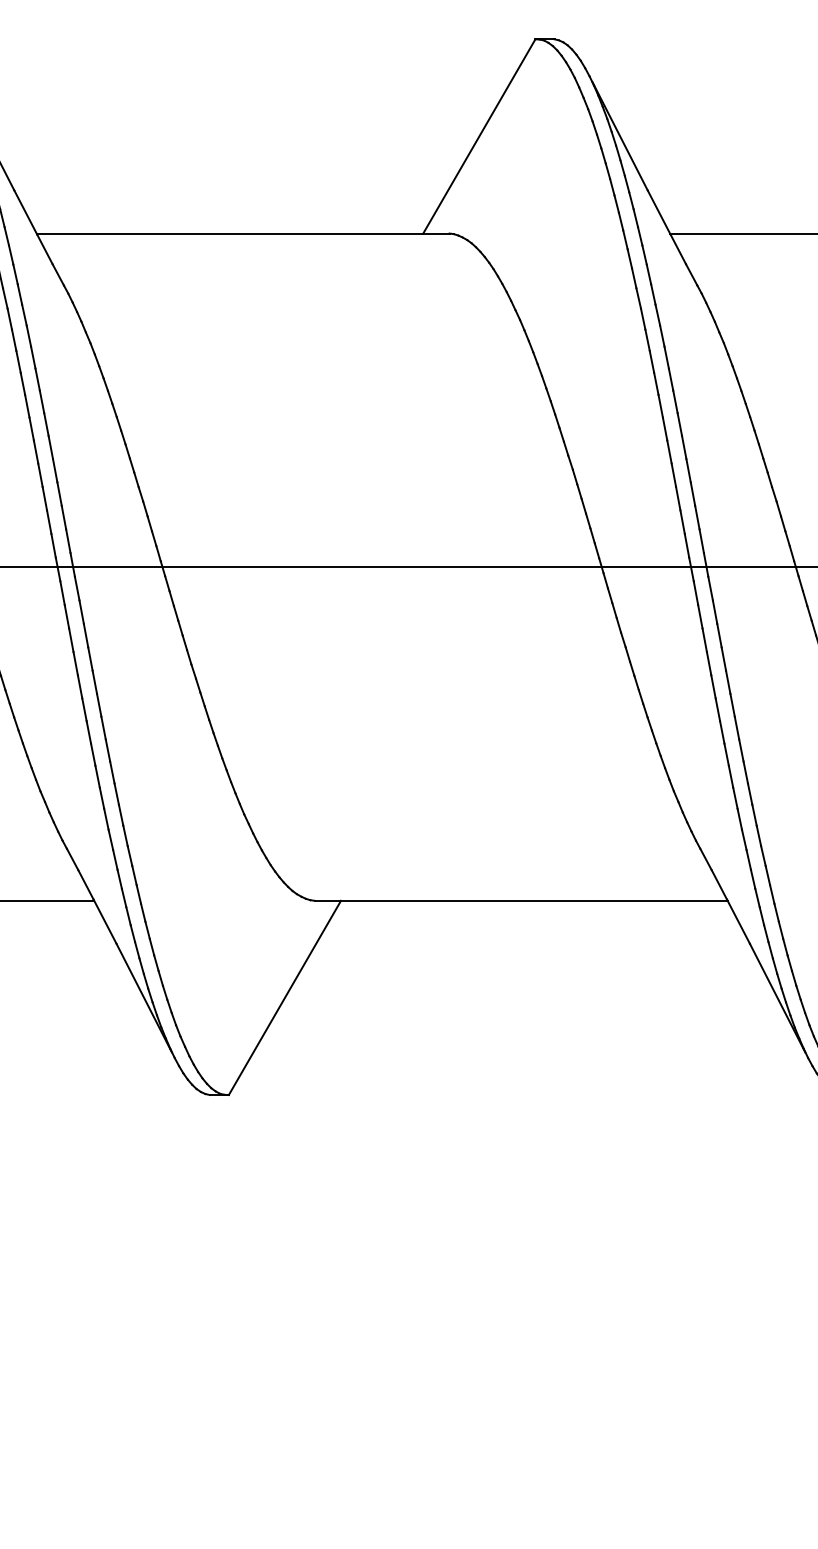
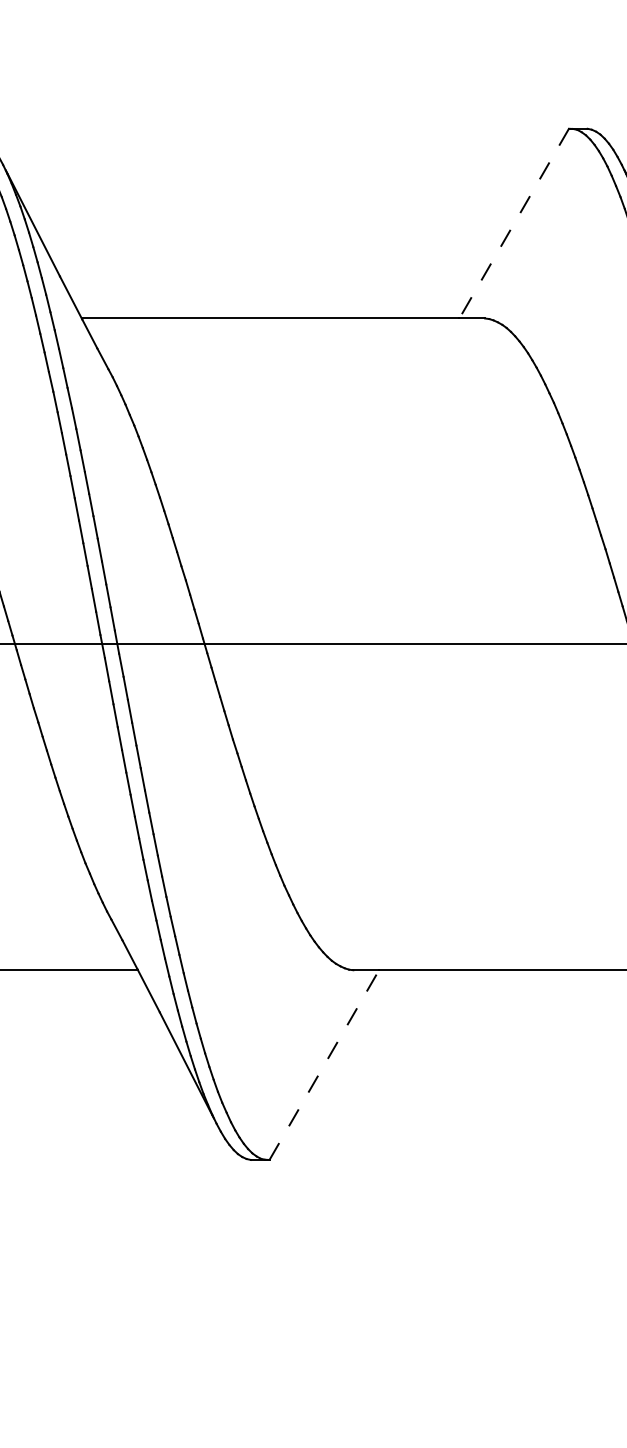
line: (479, 136) -> (514, 223), solid -> dashed
line: (285, 997) -> (324, 1064), solid -> dashed

